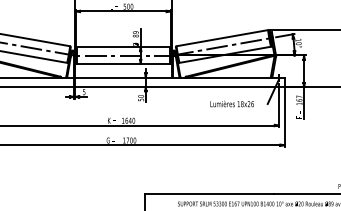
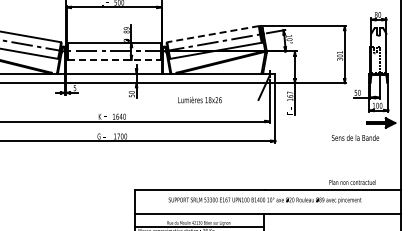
line: (221, 38) -> (212, 34), solid -> dashed
line: (123, 63) -> (114, 59), solid -> dashed
text: (231, 103) -> (199, 99), moved

